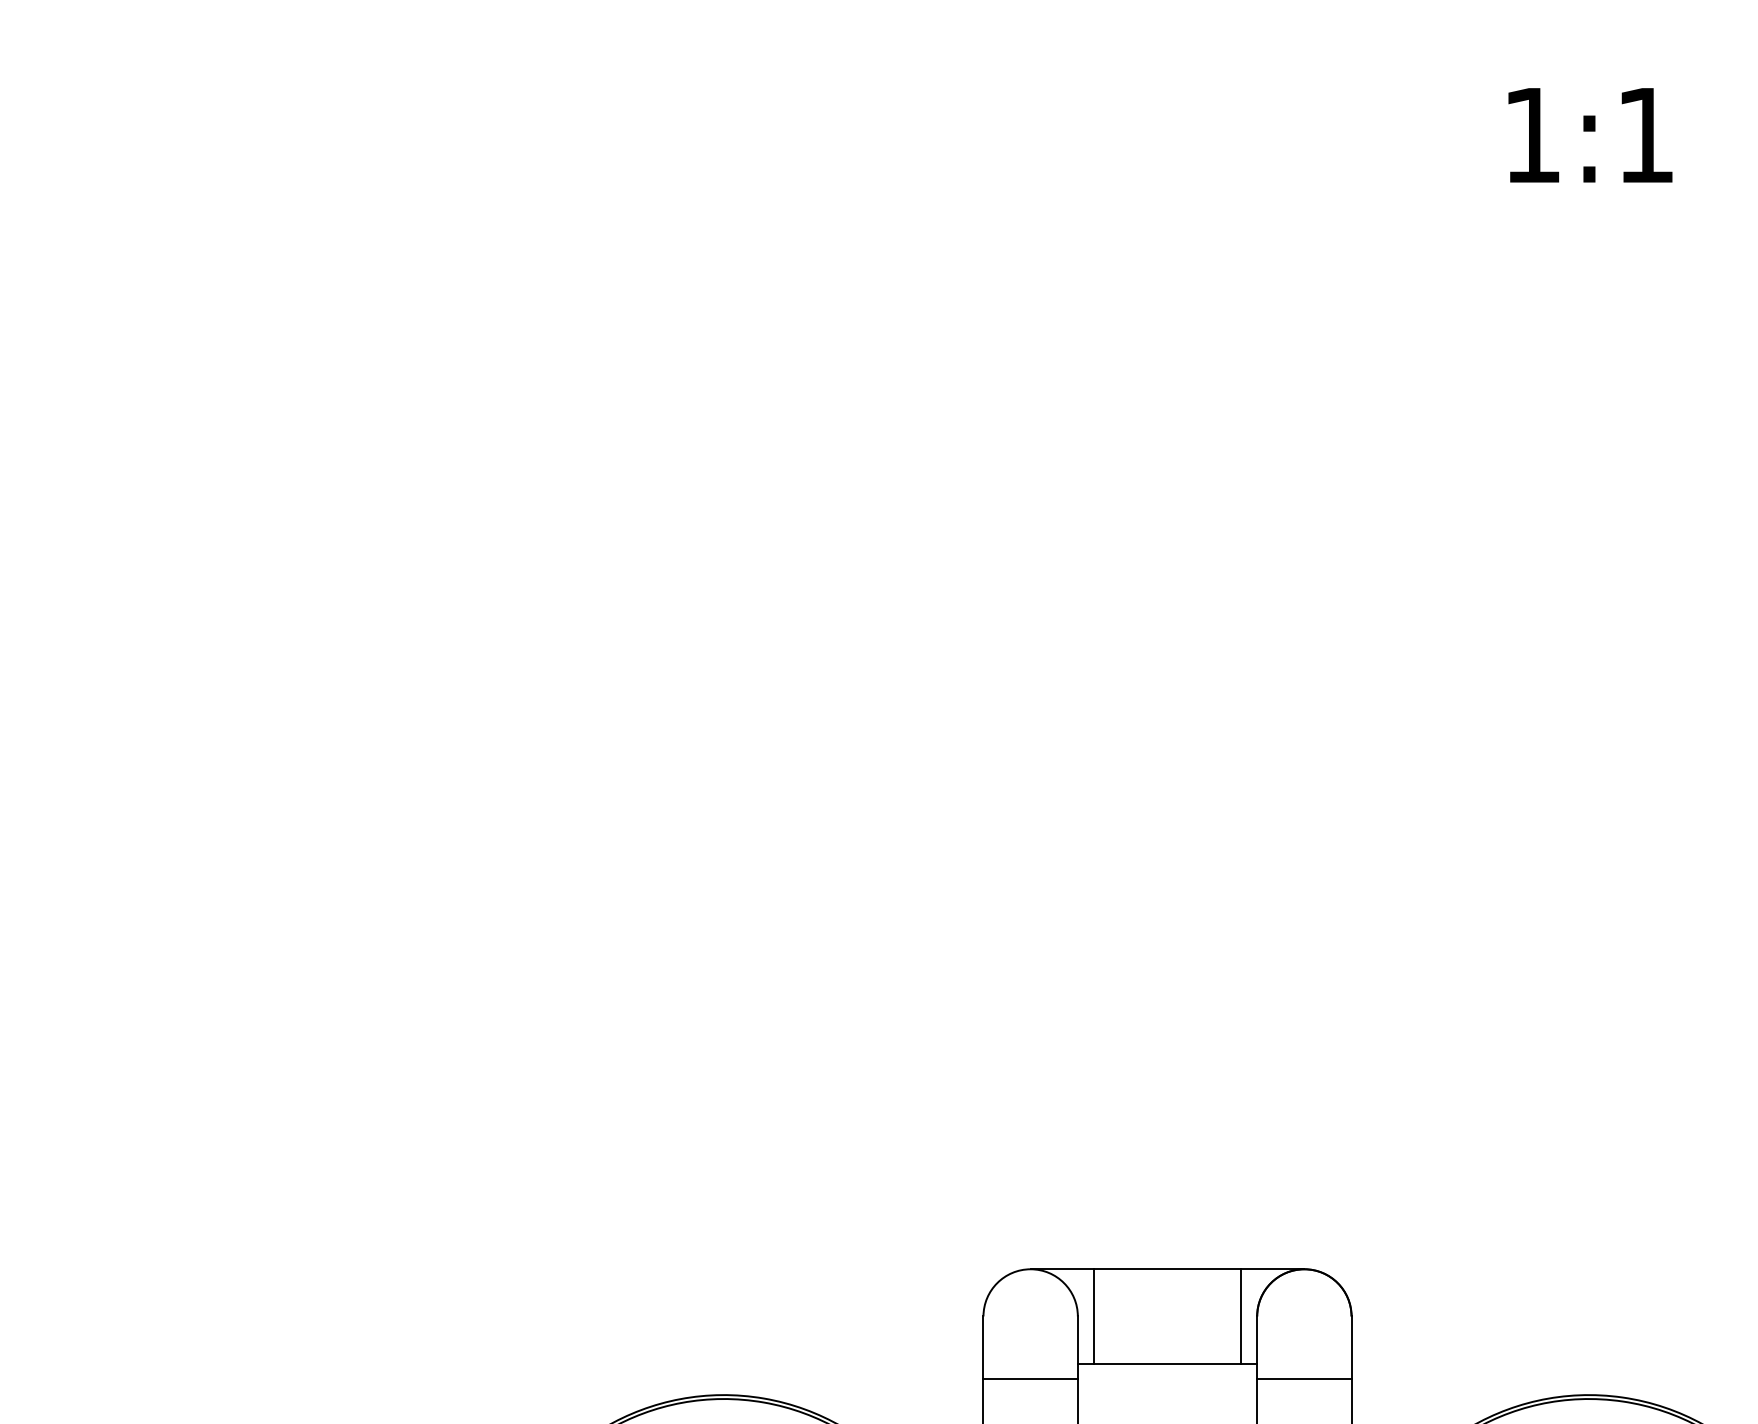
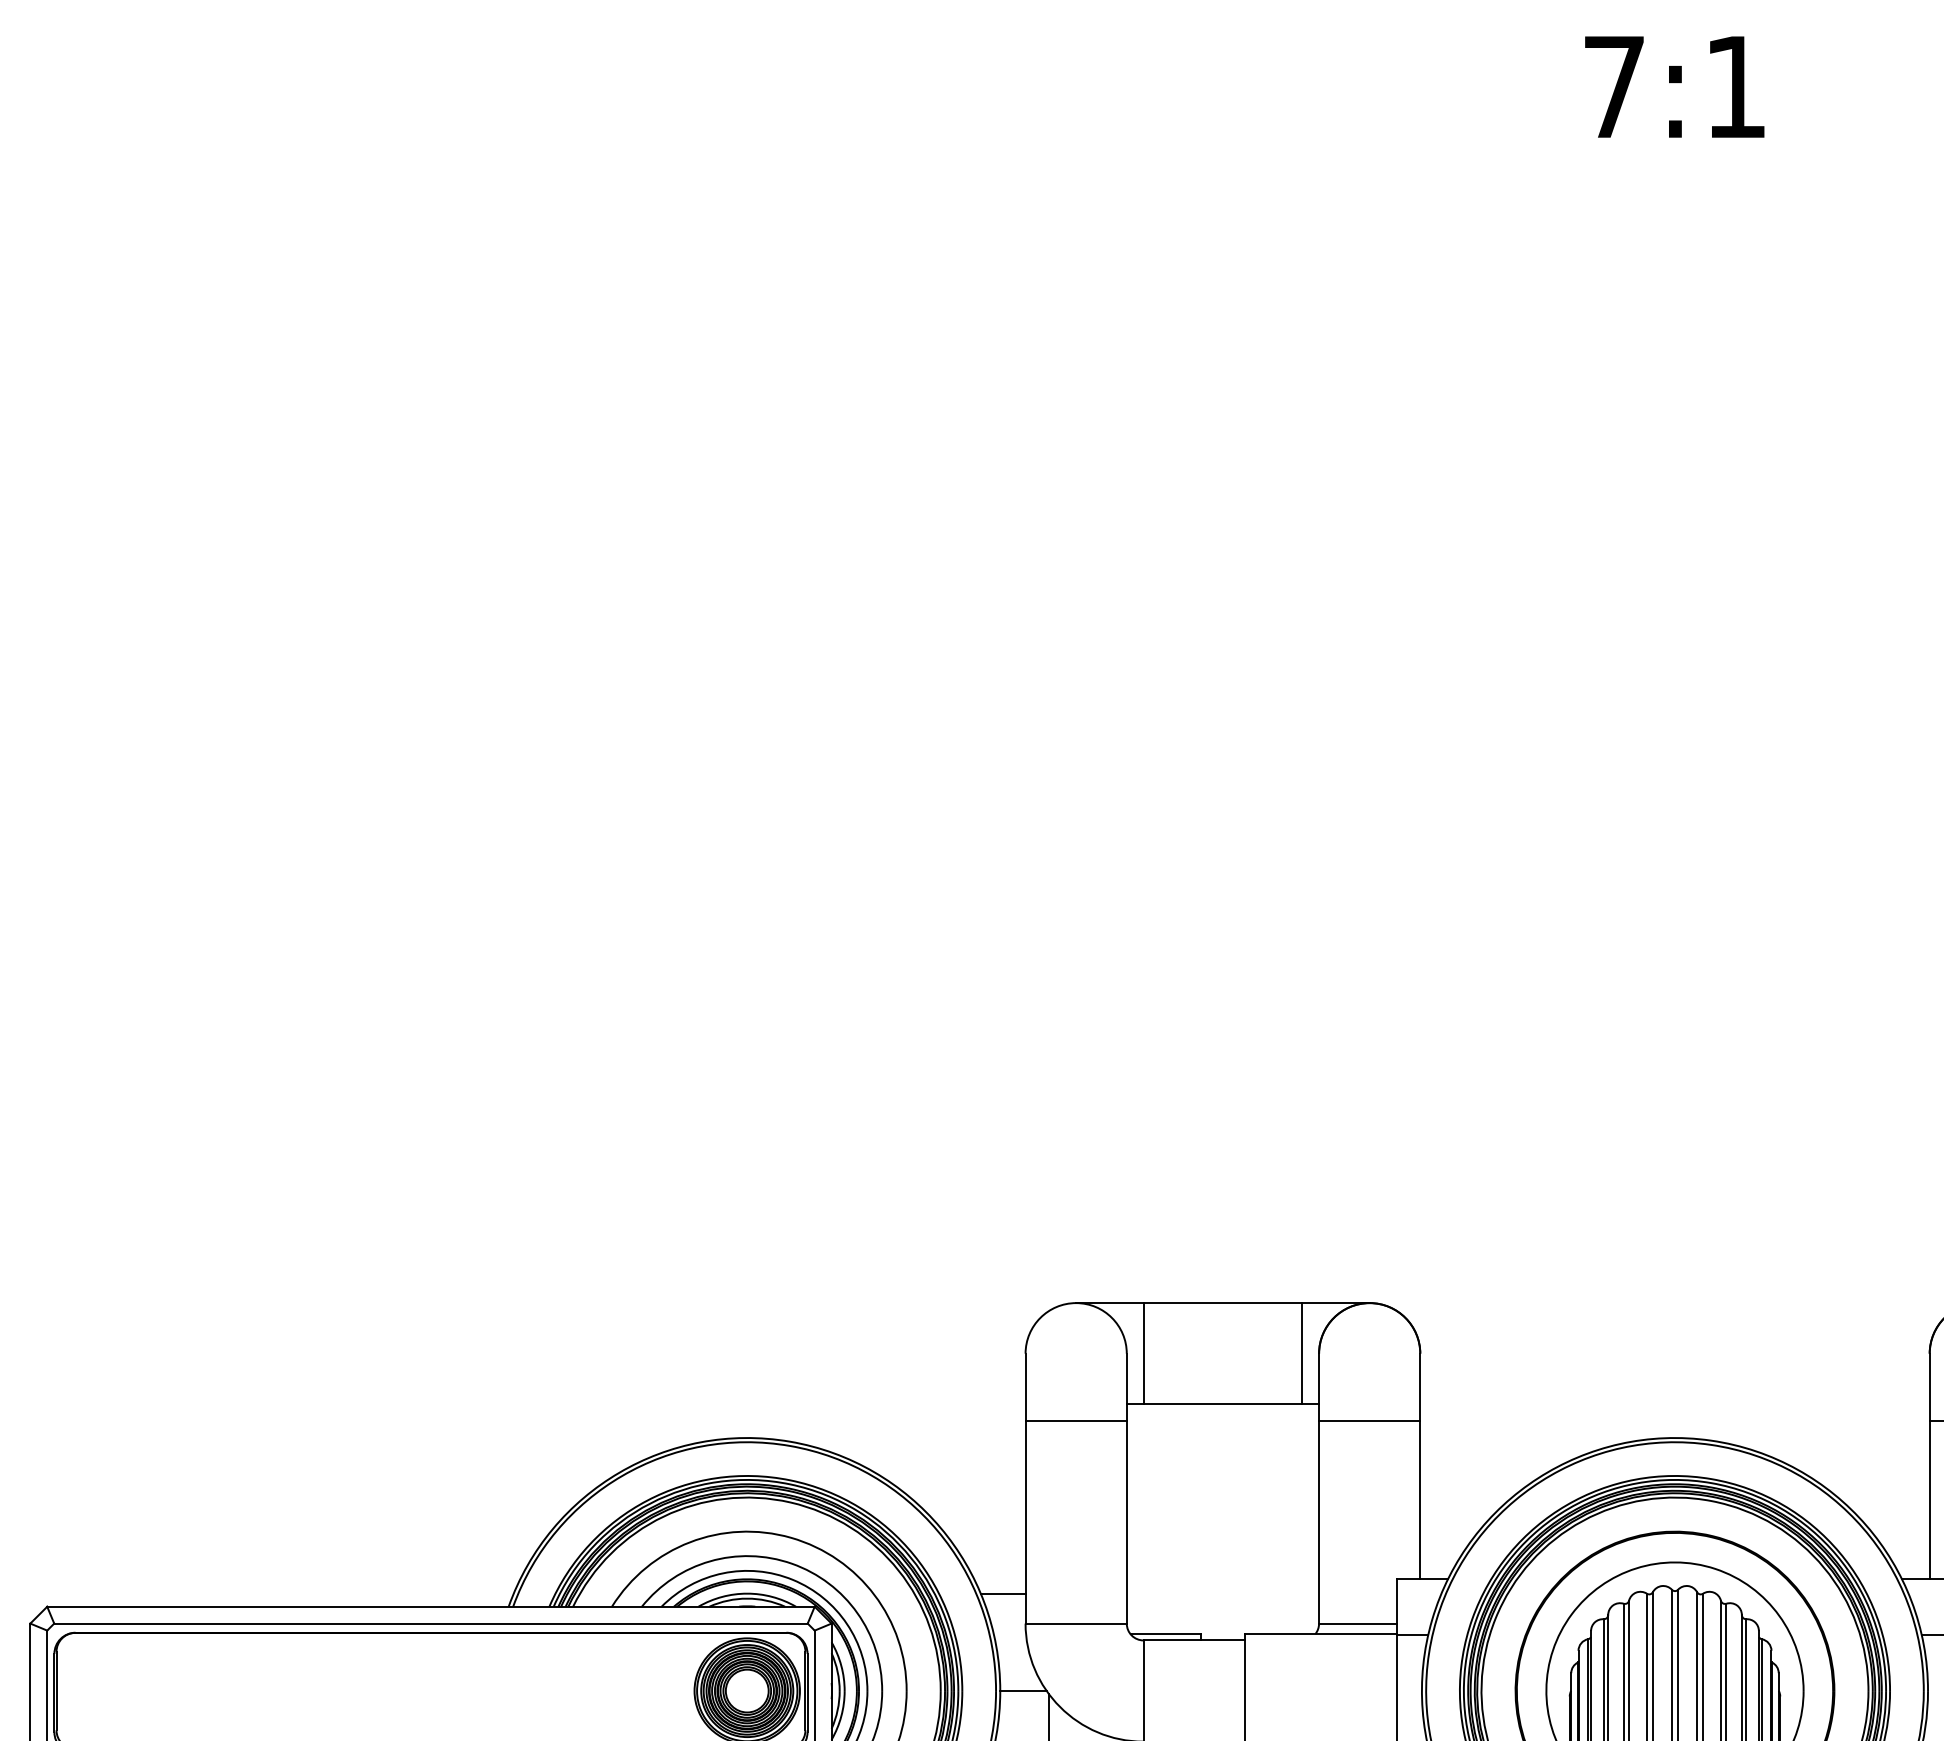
text: (1532, 134) -> (1614, 86), 1:1 -> 7:1

